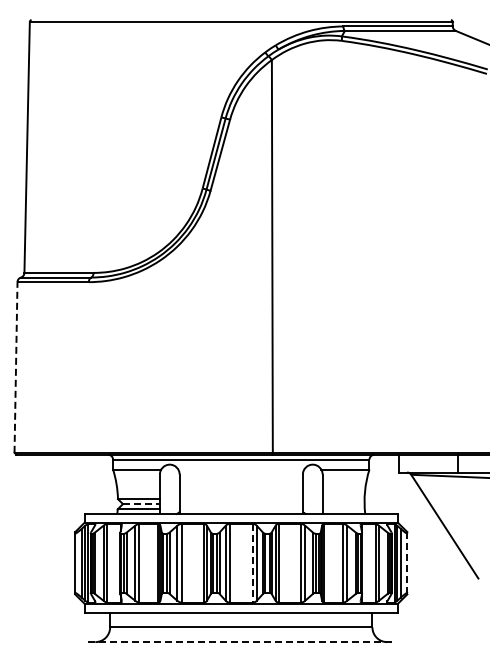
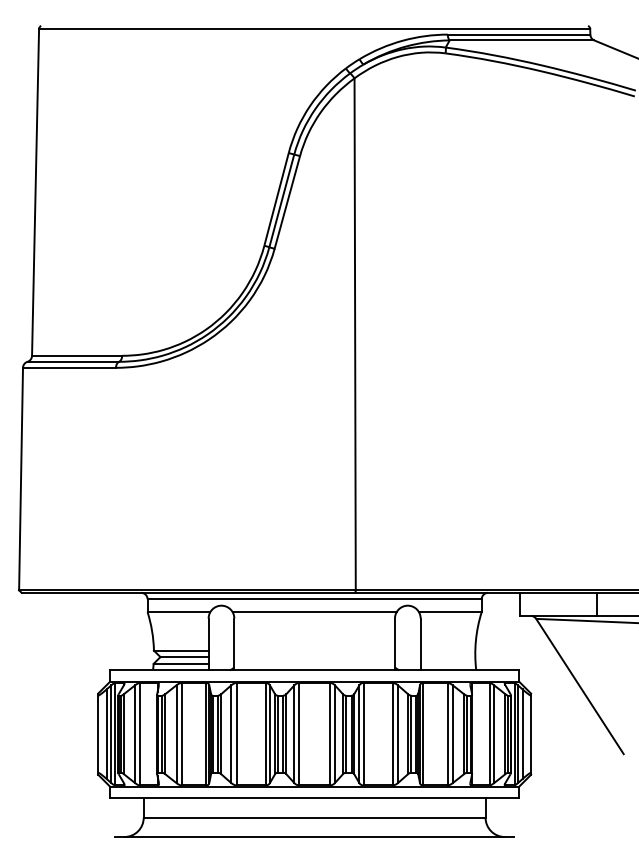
line: (16, 366) -> (21, 477), dashed -> solid
line: (241, 469) -> (314, 612), added
line: (141, 504) -> (184, 657), dashed -> solid
line: (407, 562) -> (531, 733), dashed -> solid
line: (252, 563) -> (329, 734), dashed -> solid
line: (241, 642) -> (314, 837), dashed -> solid

